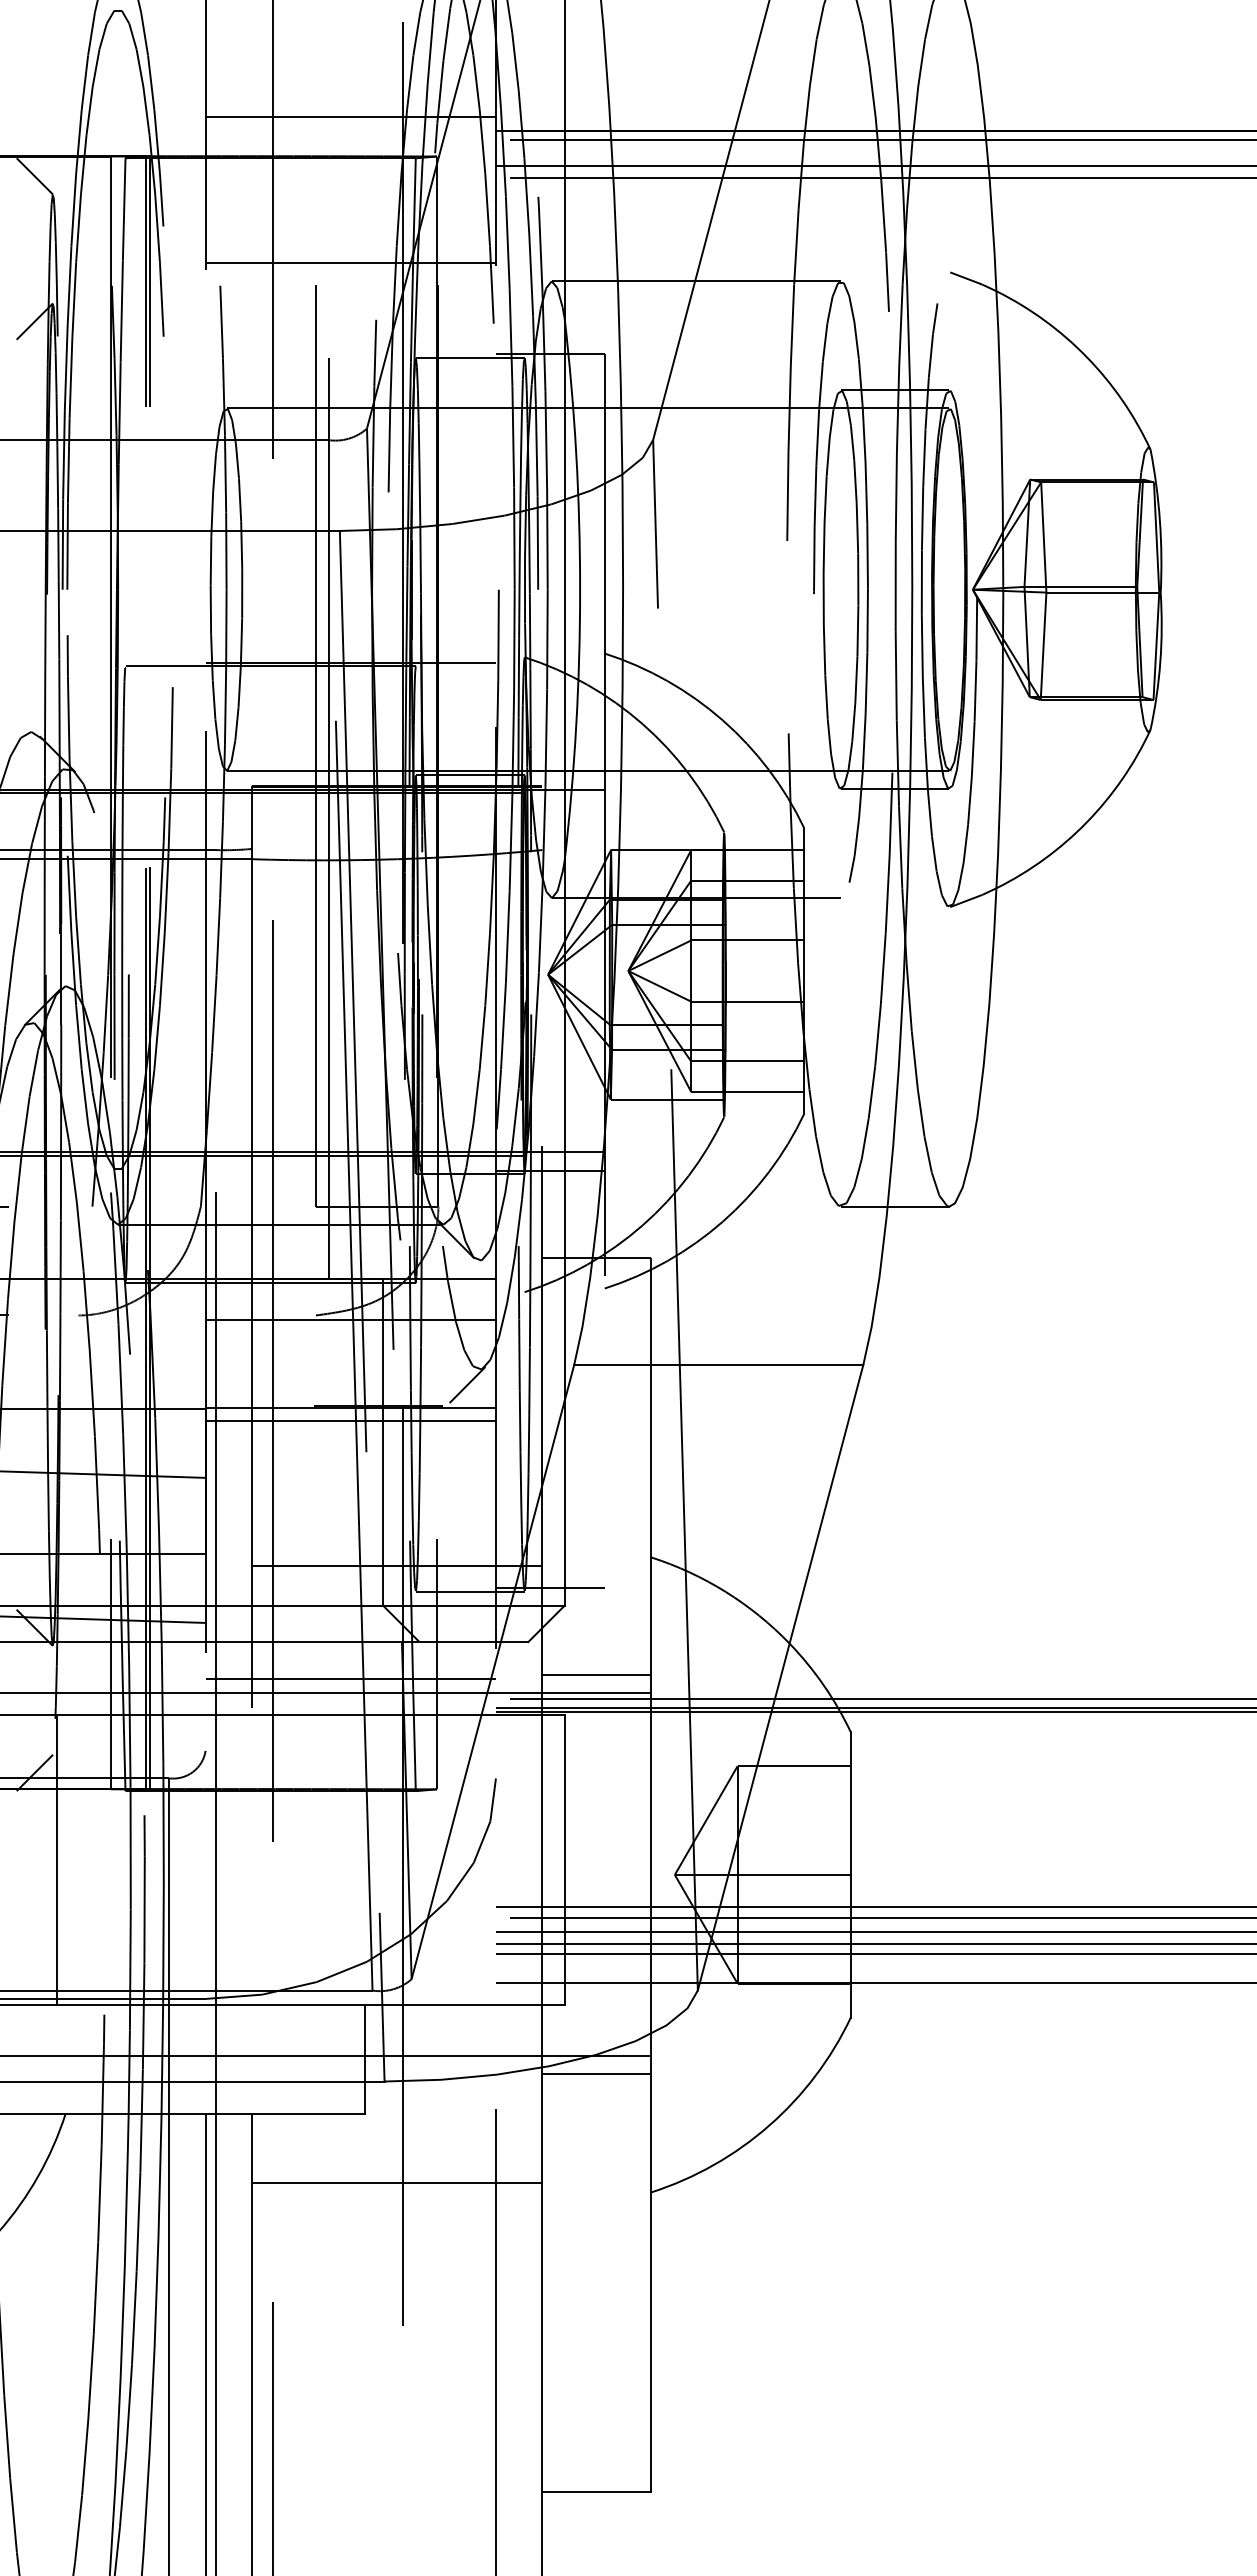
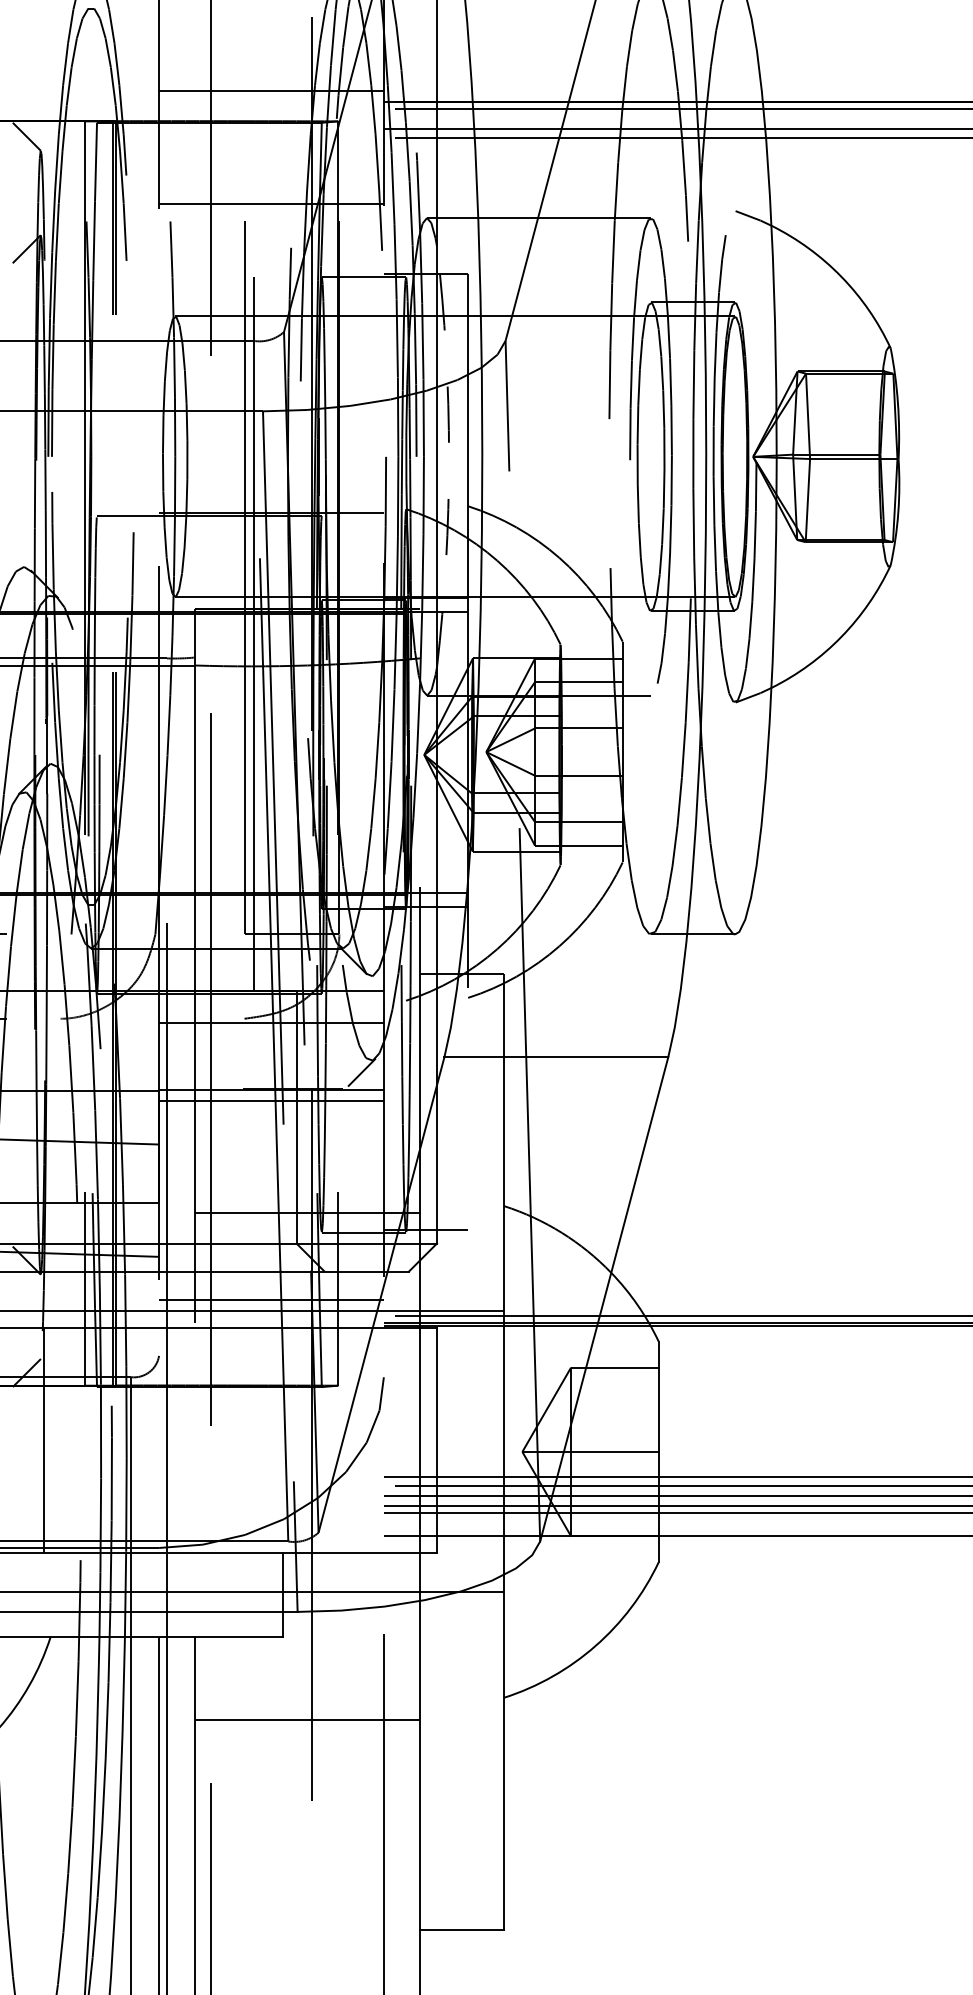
arc: (580, 589) -> (449, 456), solid -> dashed
line: (596, 1675) -> (461, 1297), removed
line: (596, 2074) -> (461, 1606), removed
line: (397, 2183) -> (307, 1720), moved

